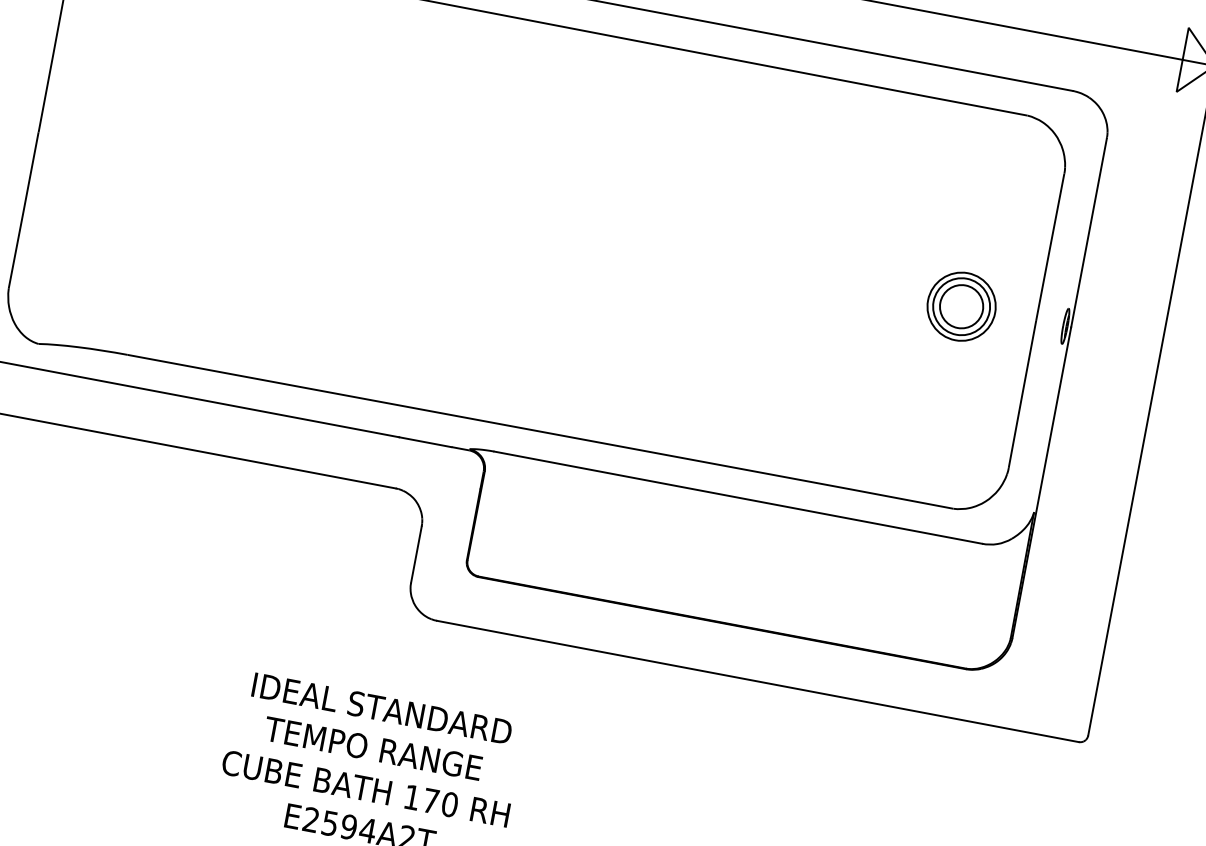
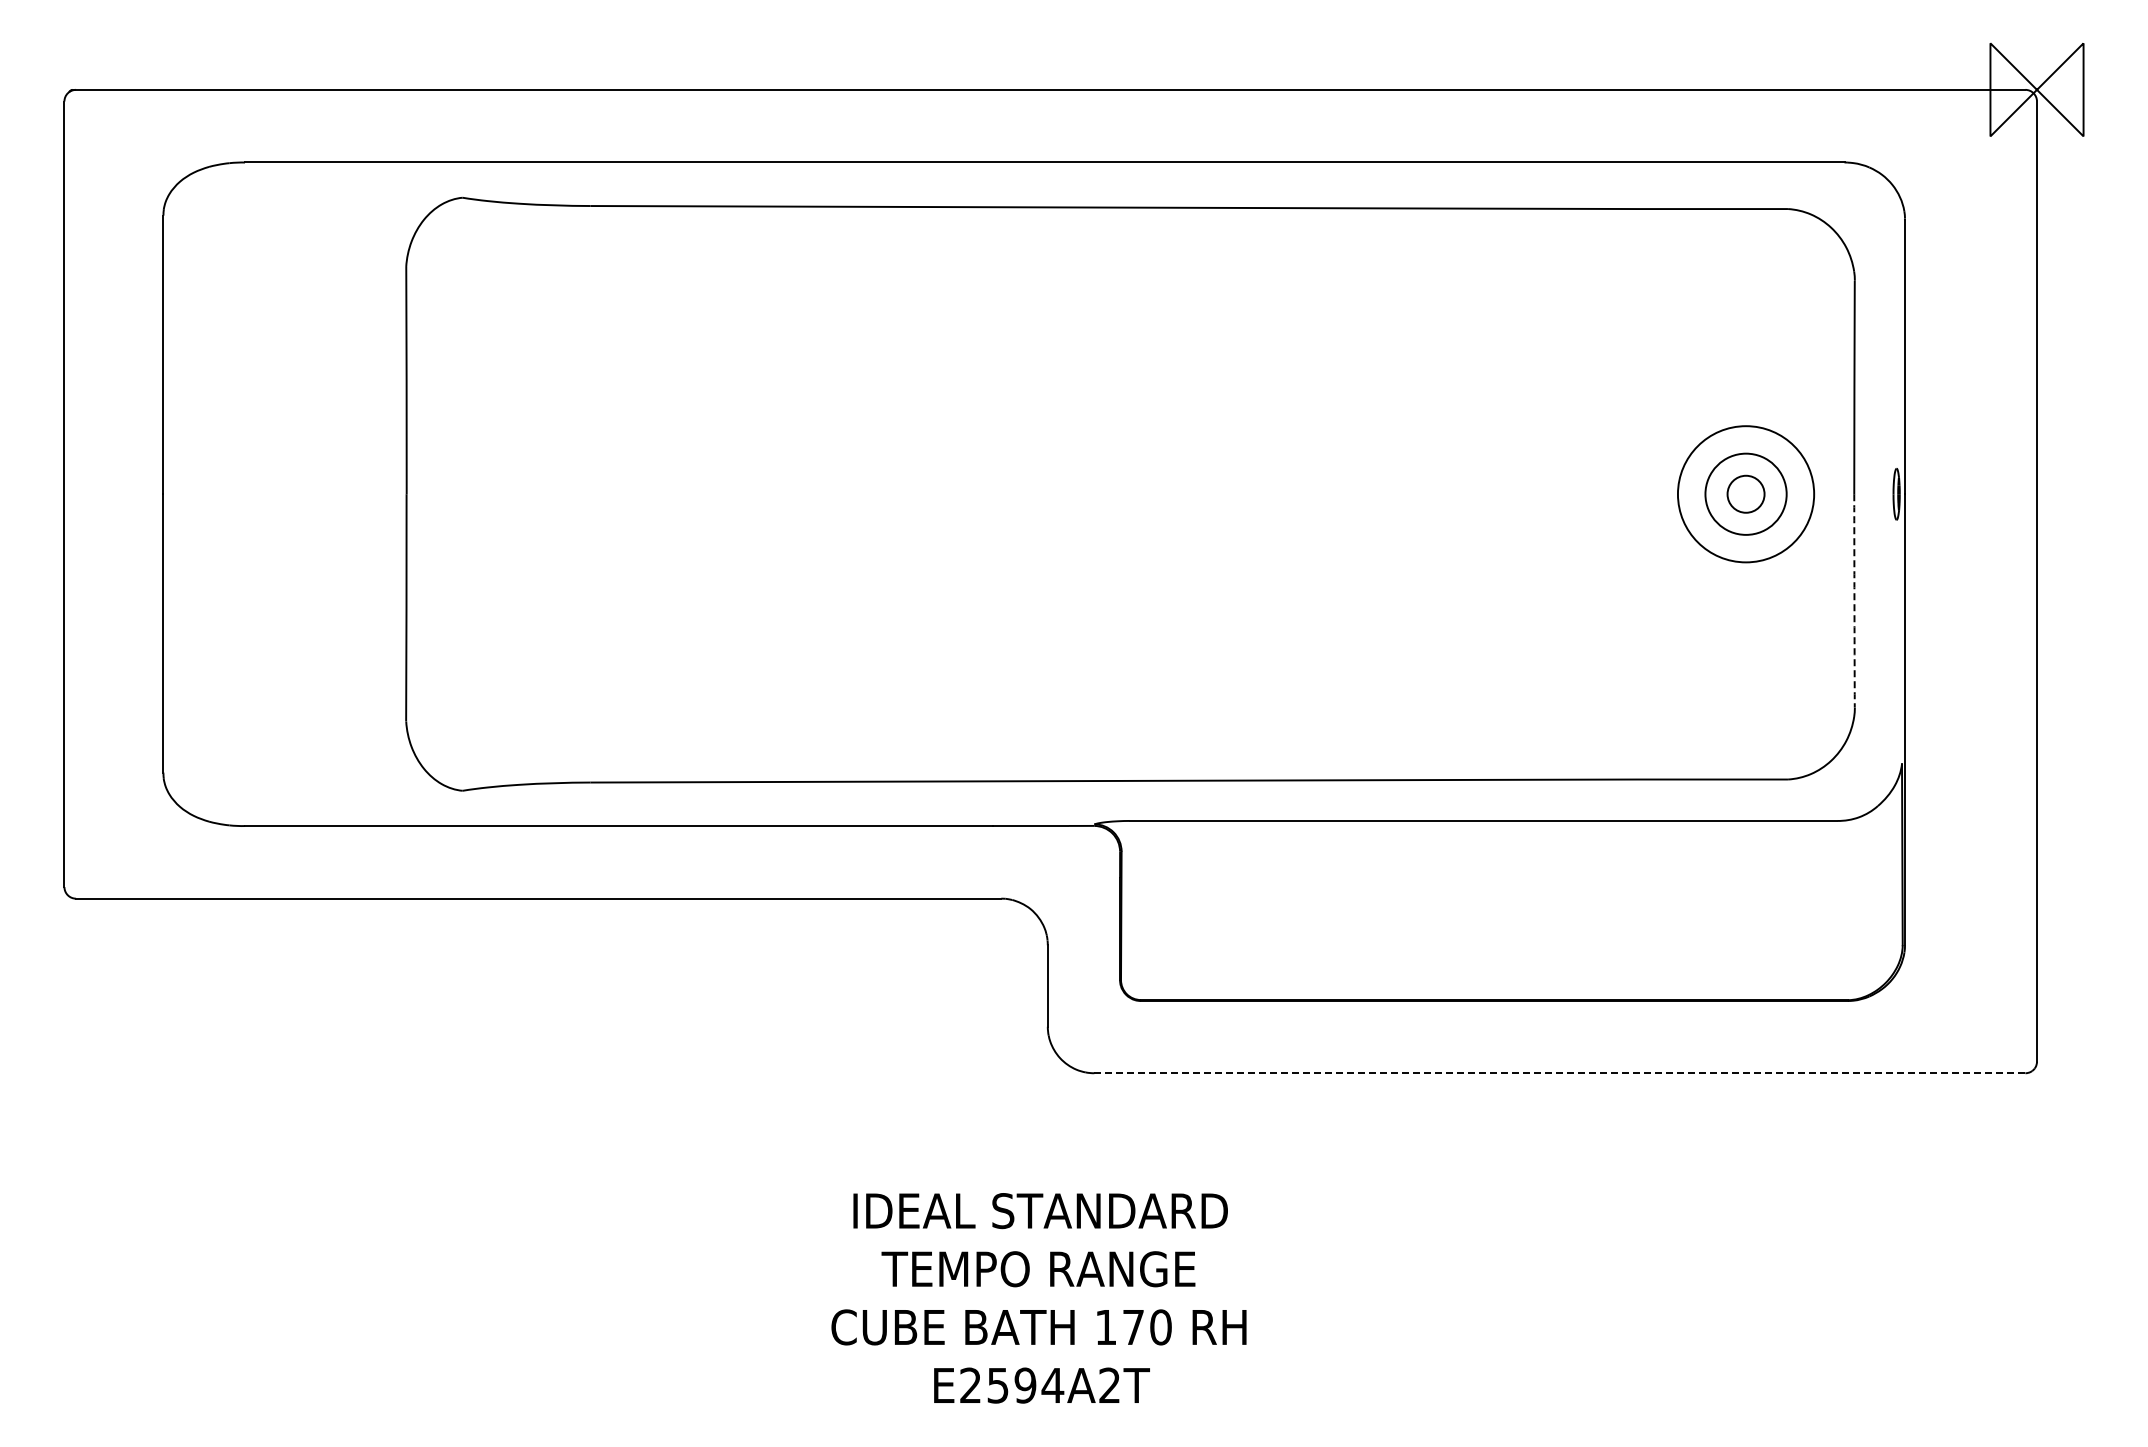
circle: (961, 306) -> (1745, 493), size x1.4
circle: (961, 306) -> (1745, 494), size x0.6
arc: (1022, 394) -> (1854, 600), solid -> dashed
line: (757, 681) -> (1559, 1073), solid -> dashed

